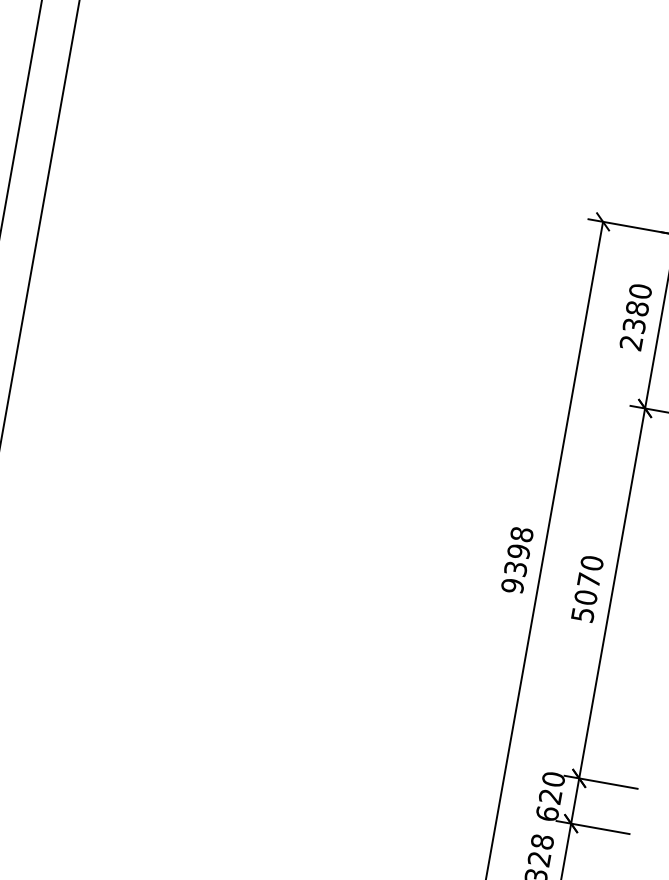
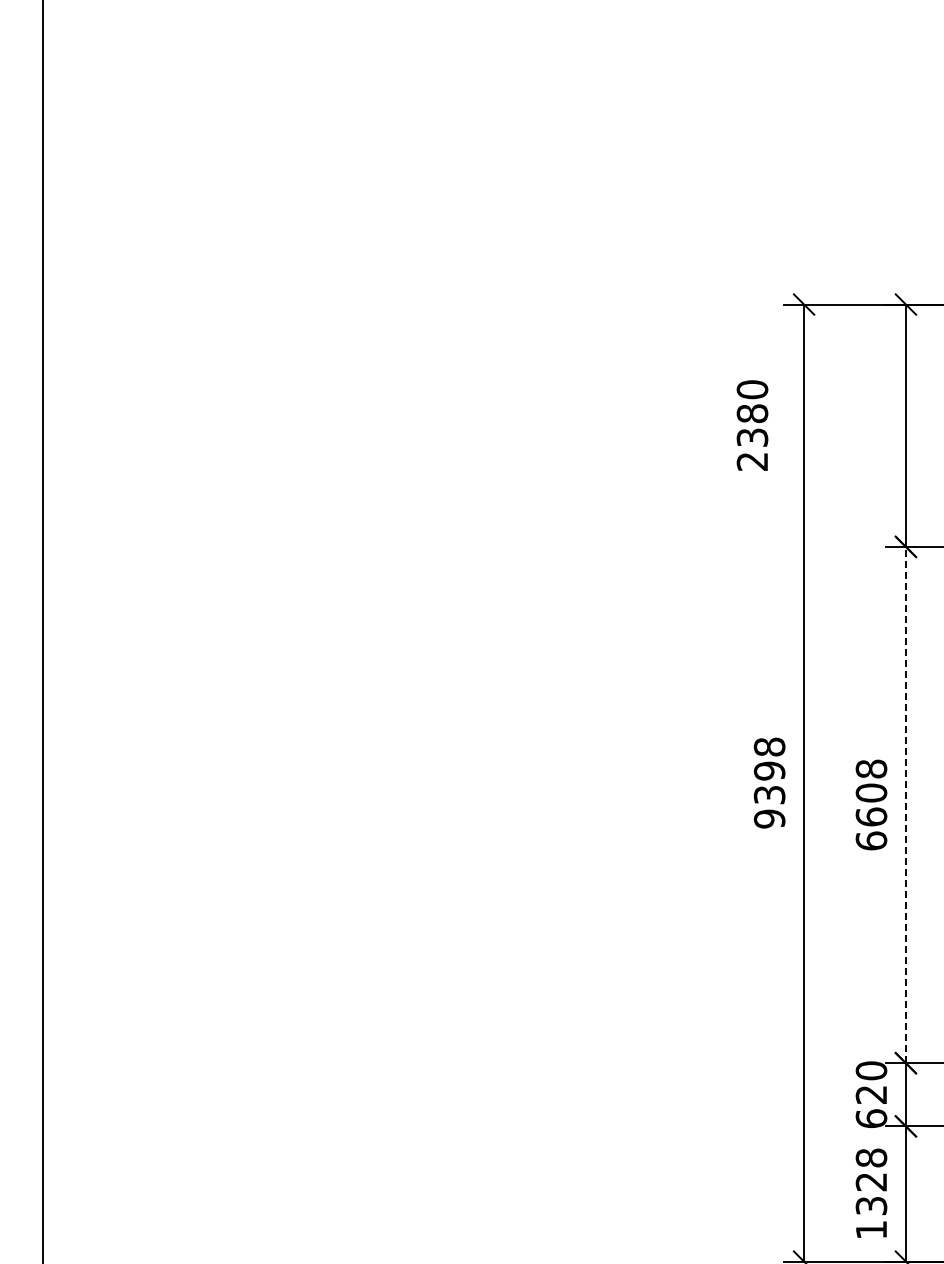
text: (635, 317) -> (752, 425), moved
text: (587, 588) -> (871, 804), 5070 -> 6608
line: (611, 592) -> (905, 804), solid -> dashed

